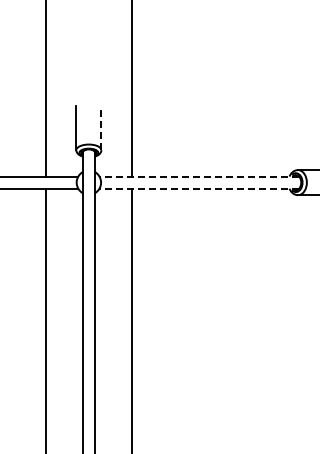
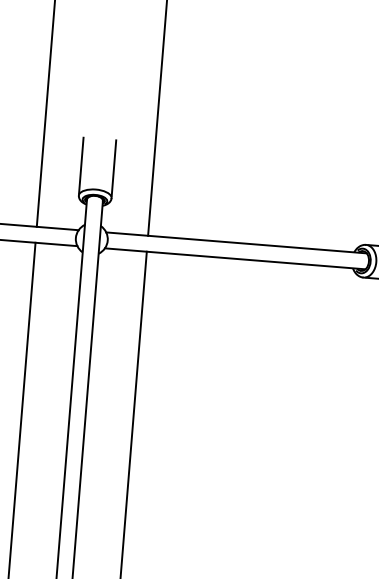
line: (101, 127) -> (114, 168), dashed -> solid
line: (199, 176) -> (236, 242), dashed -> solid
line: (199, 188) -> (235, 258), dashed -> solid

